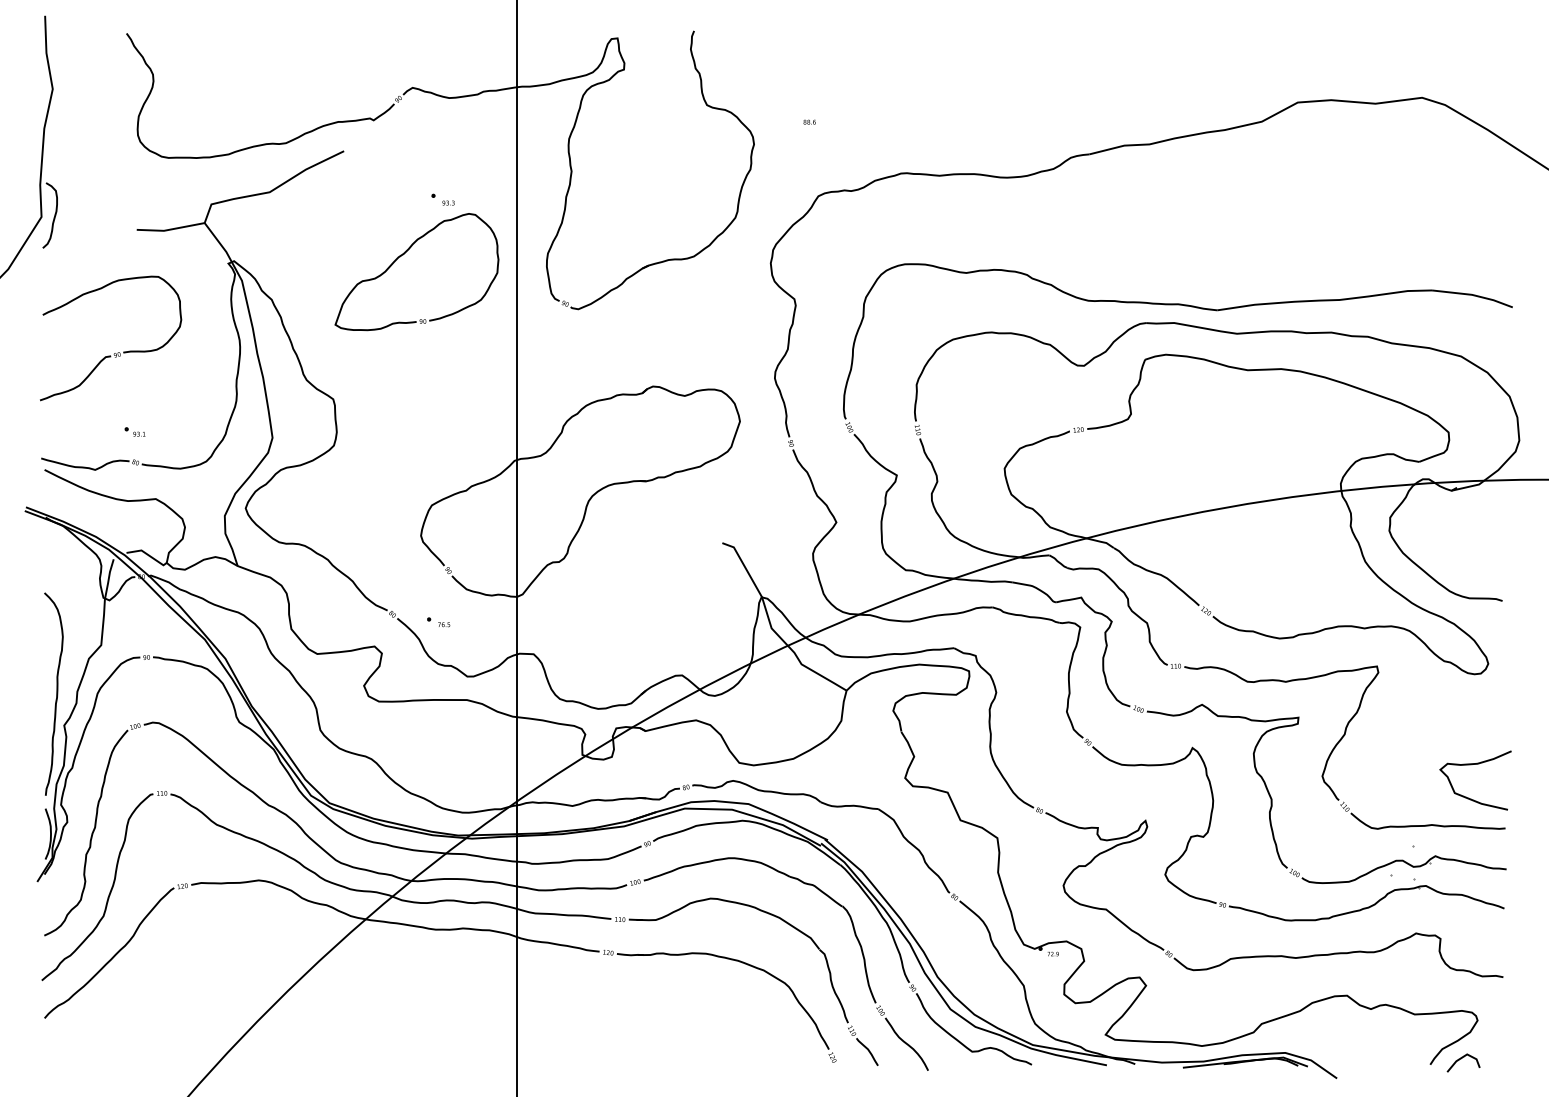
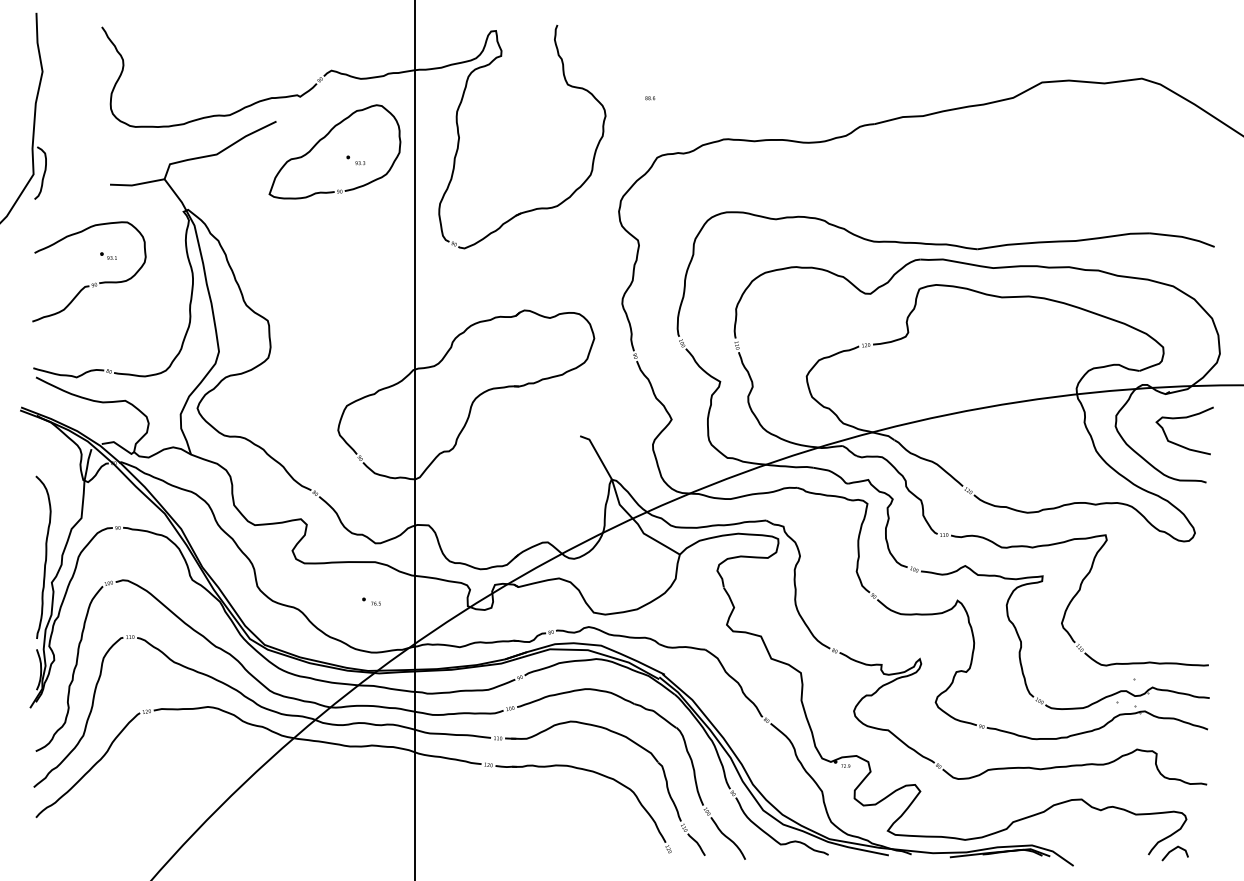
part: (403, 255) -> (324, 138), moved
part: (134, 431) -> (108, 255), moved
part: (438, 622) -> (371, 601), moved
curve: (1471, 765) -> (1181, 418), moved

